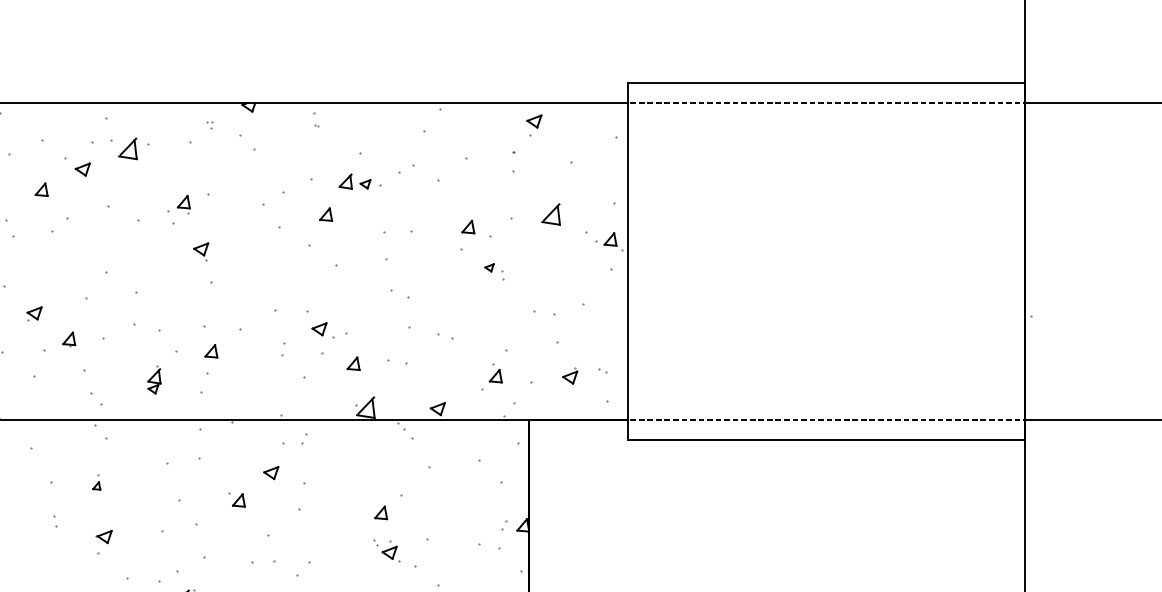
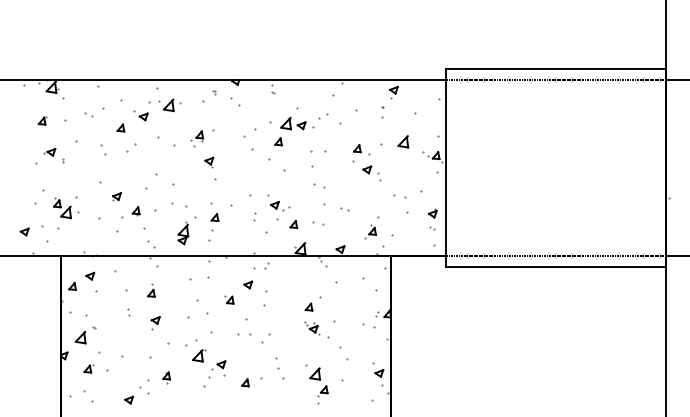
part: (360, 181) -> (297, 123), size x1.43
part: (493, 271) -> (371, 173), size x1.67
part: (569, 376) -> (432, 213), moved
part: (154, 380) -> (183, 233), size x1.43
part: (96, 482) -> (151, 290), size x1.67

